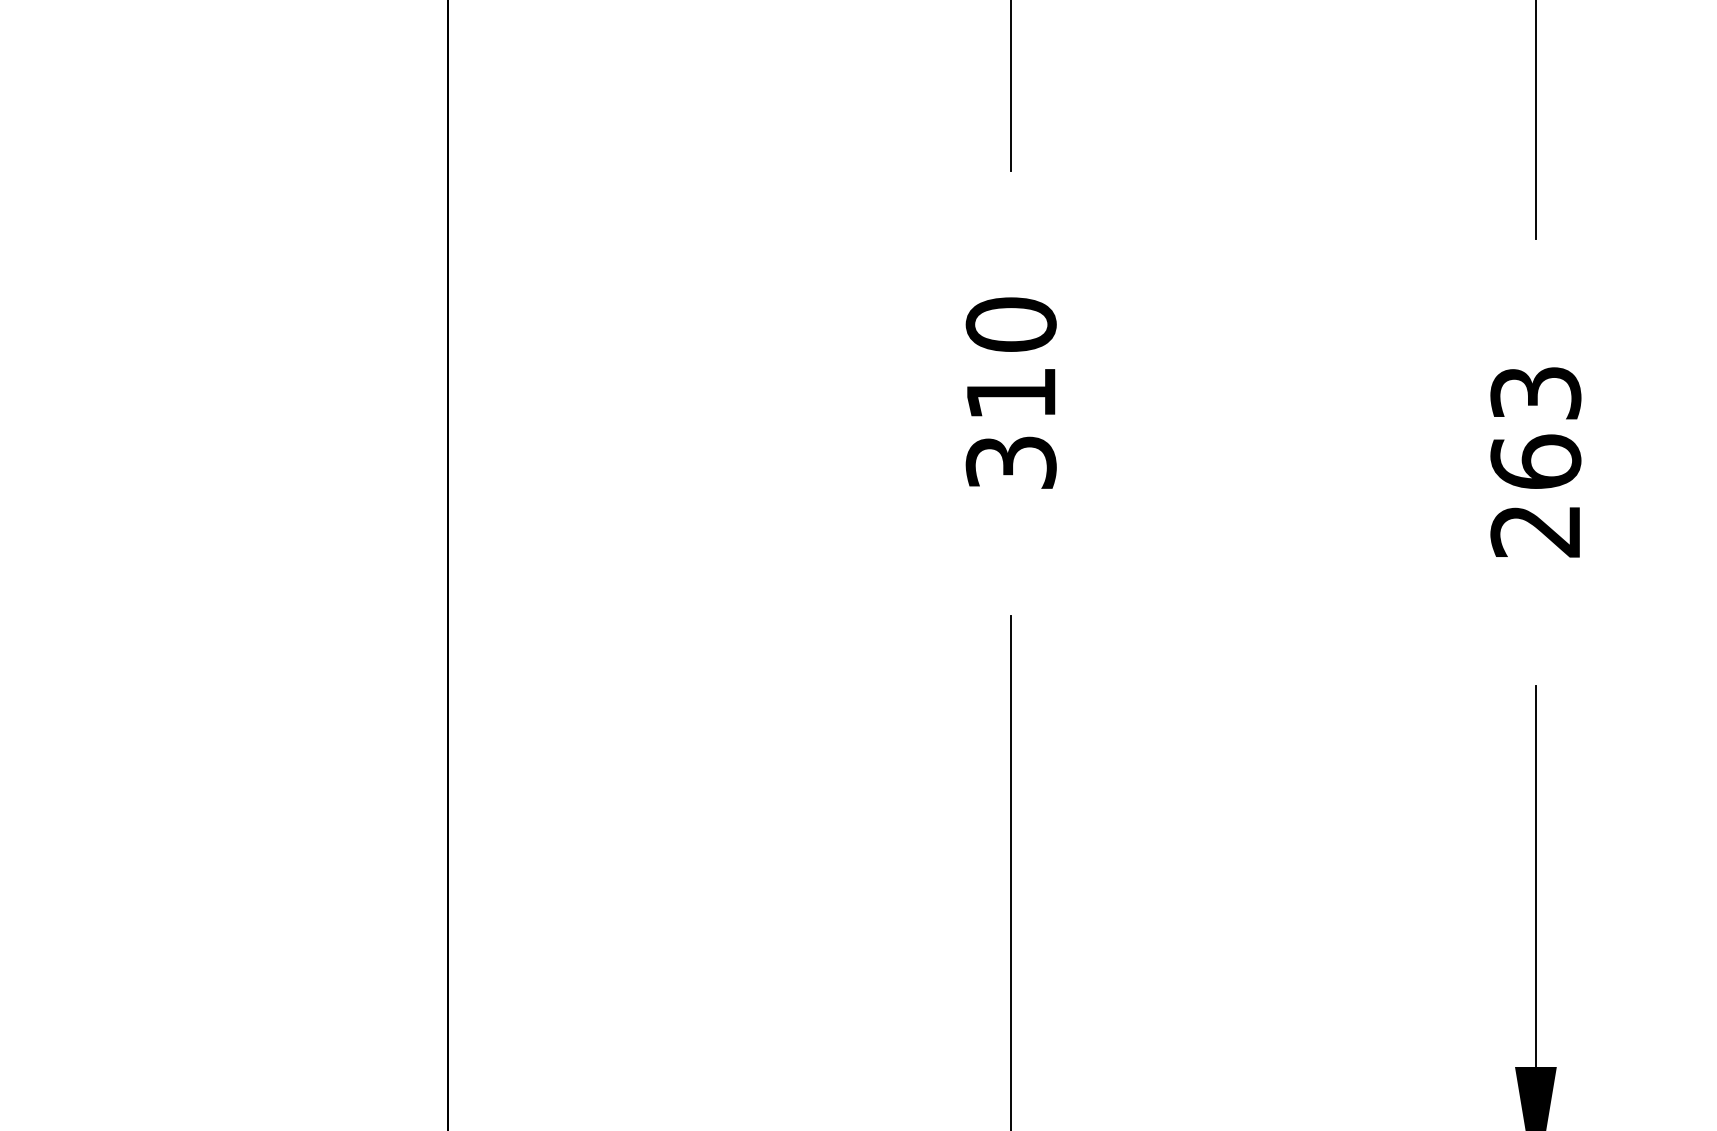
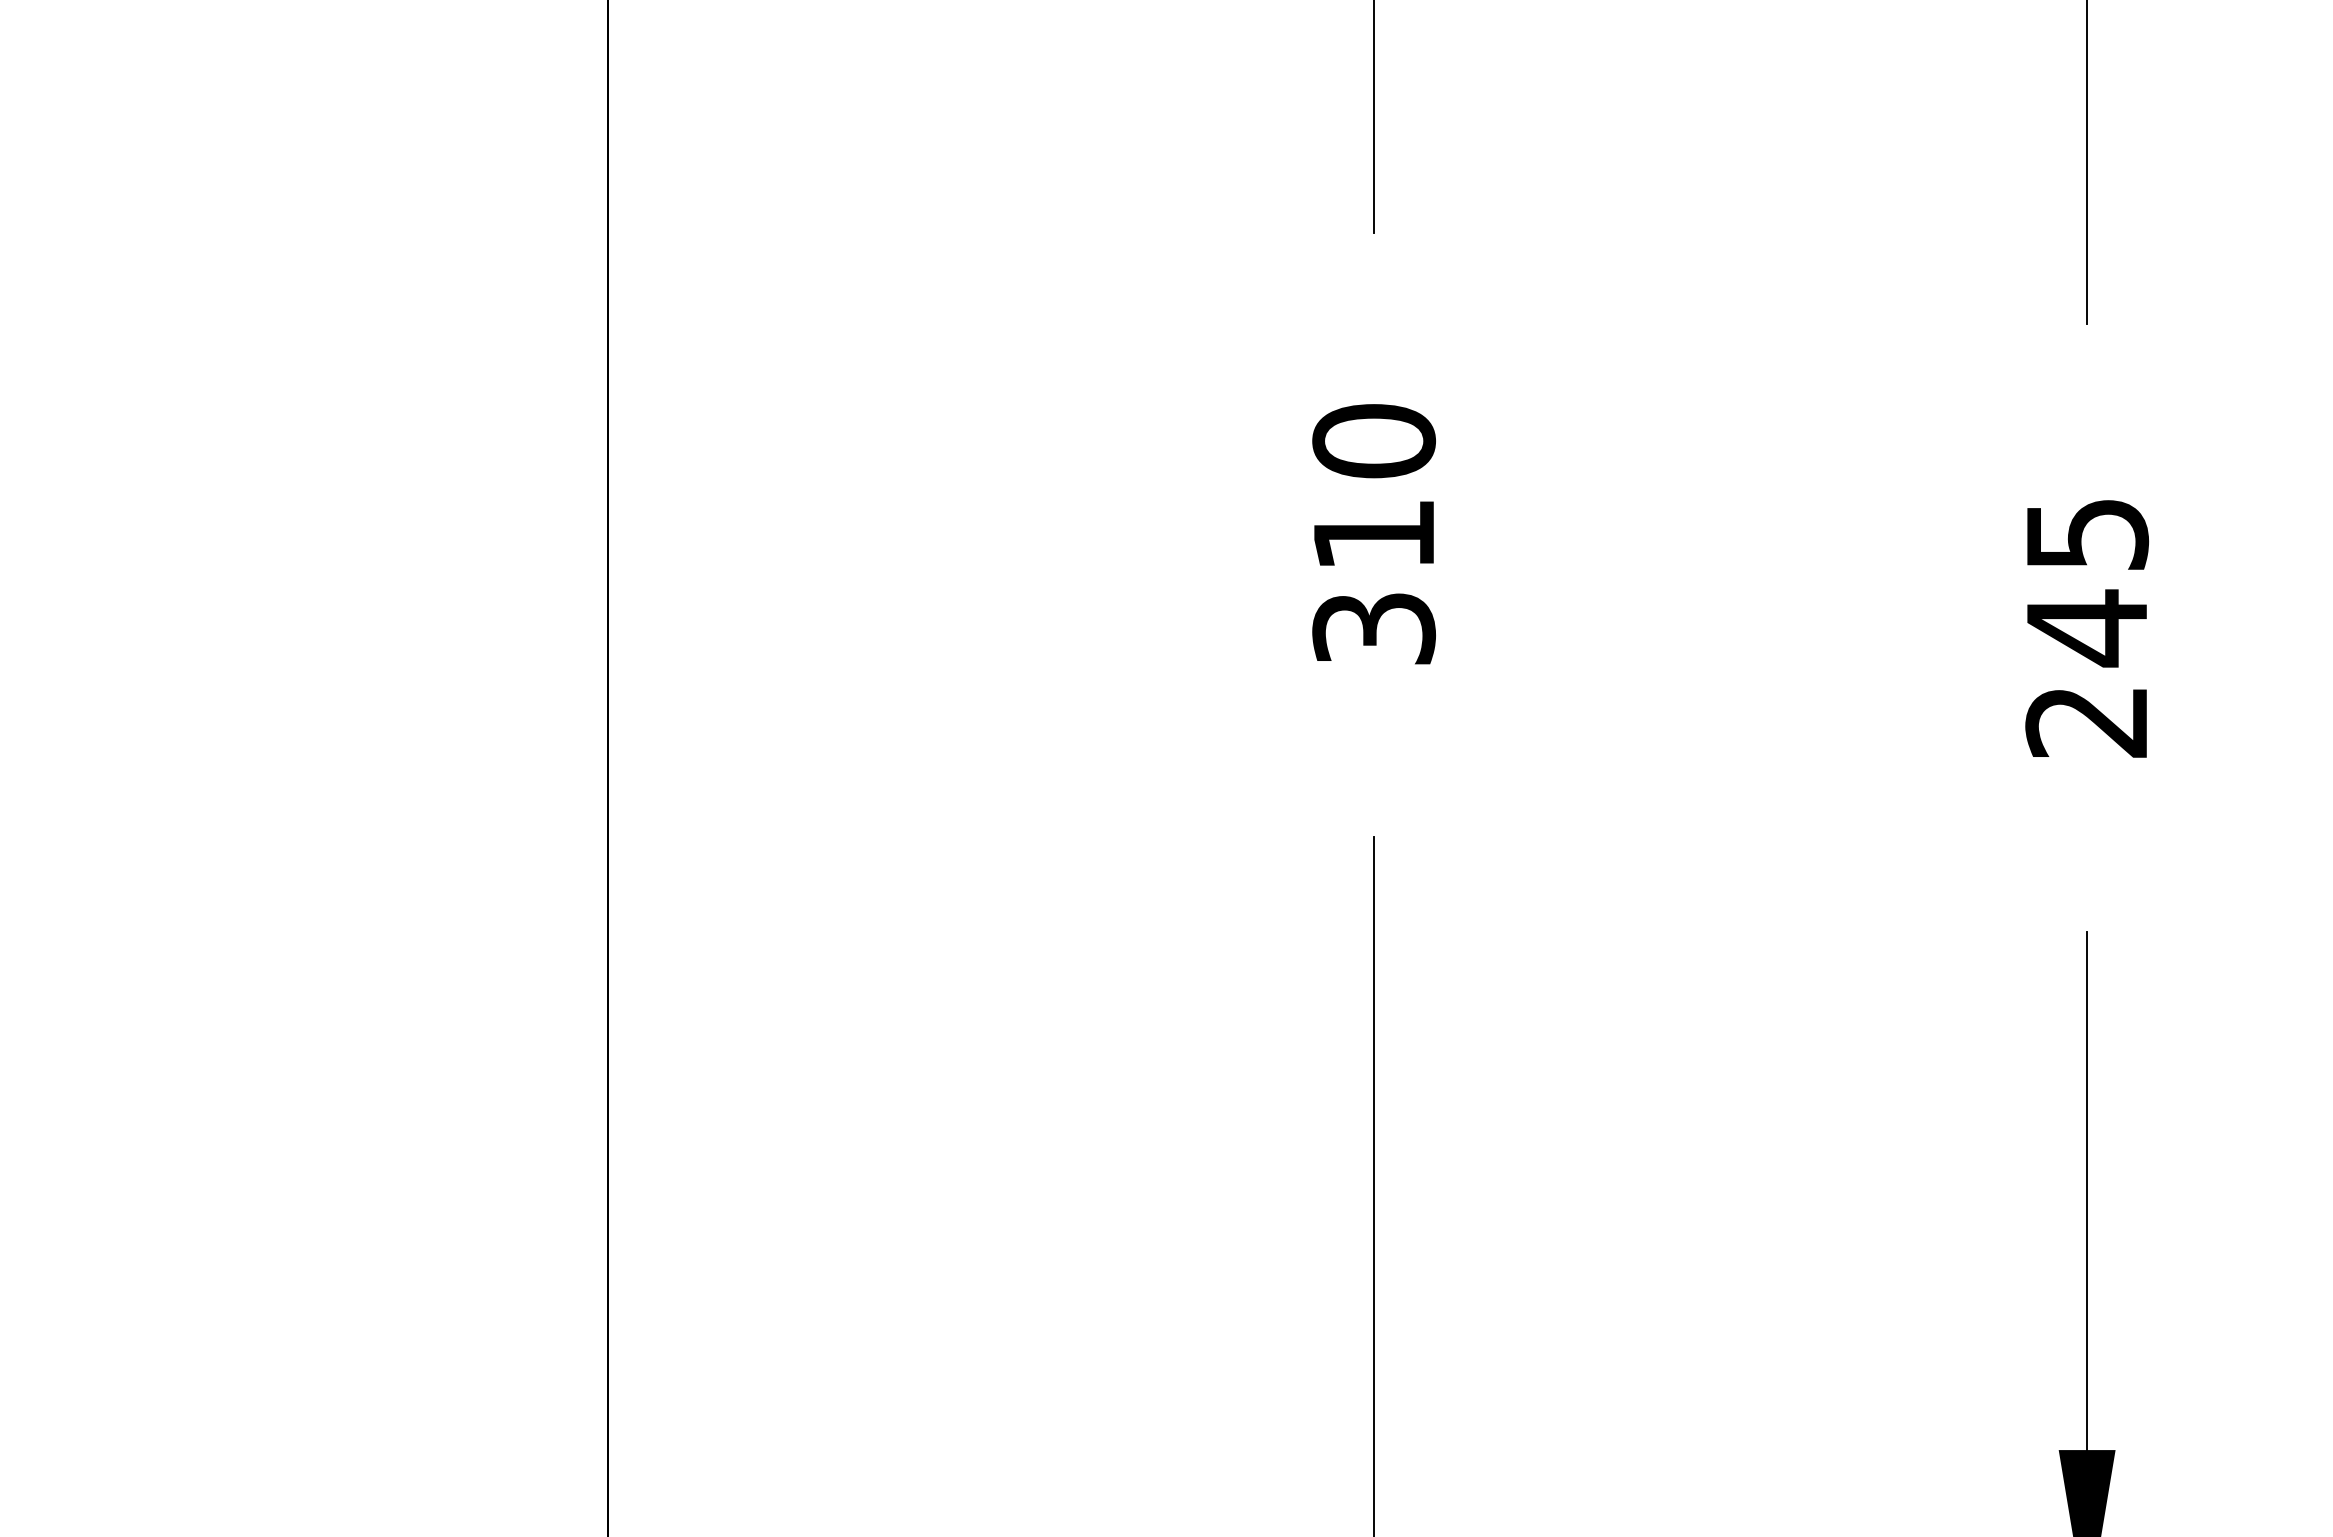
text: (1536, 429) -> (2087, 583), 263 -> 245

